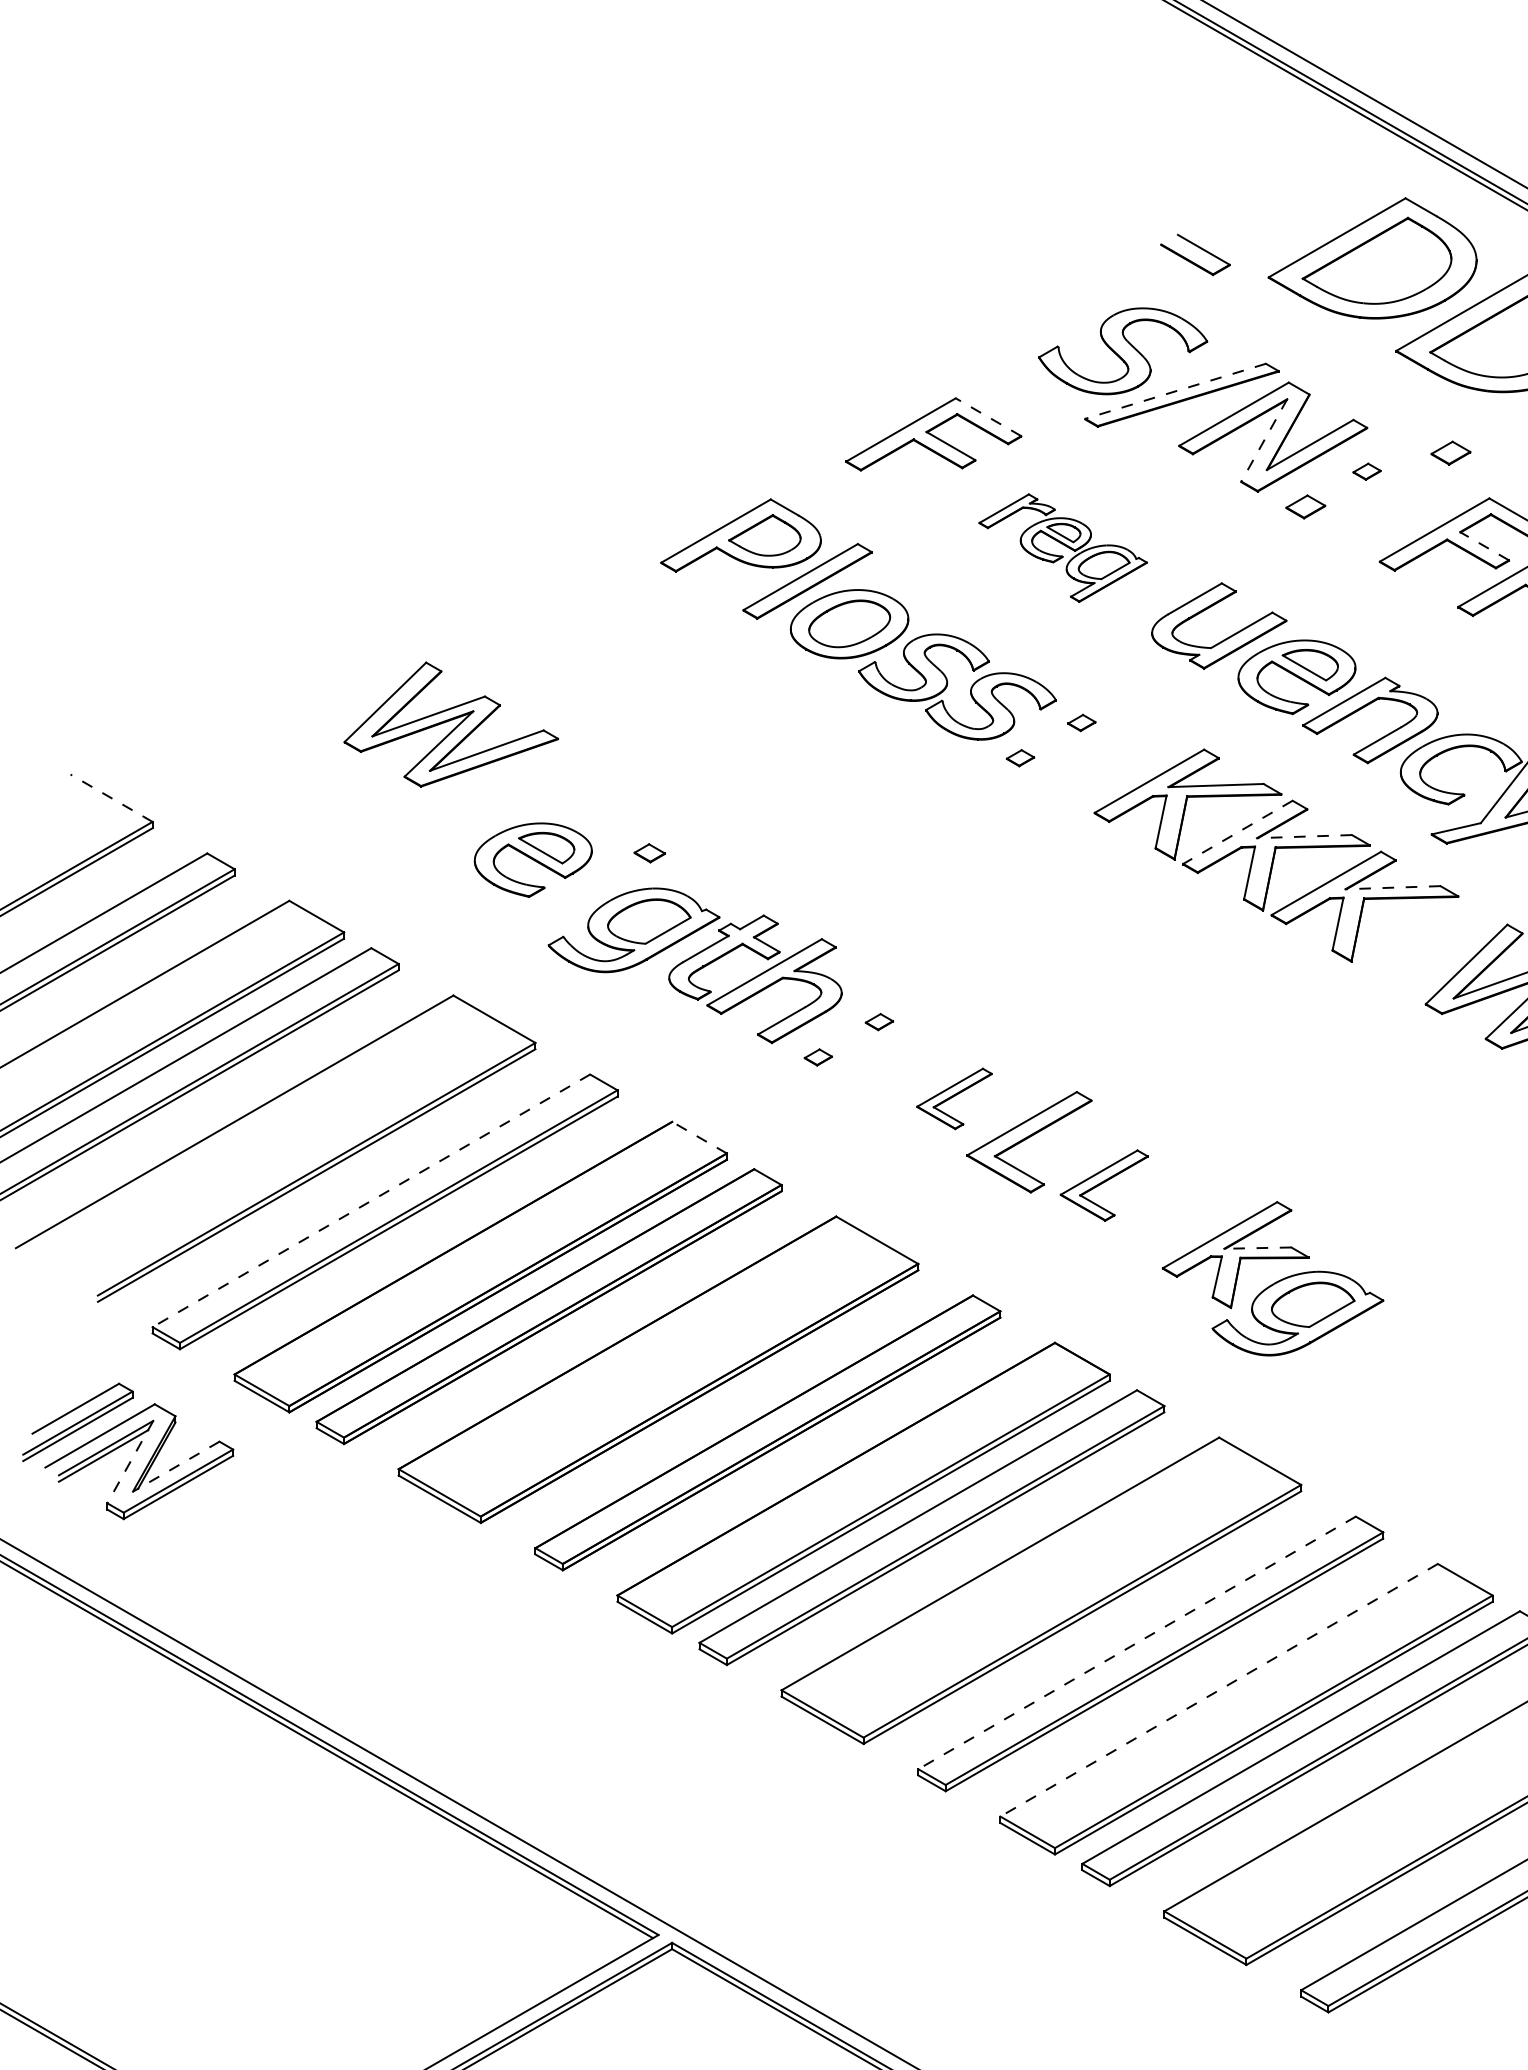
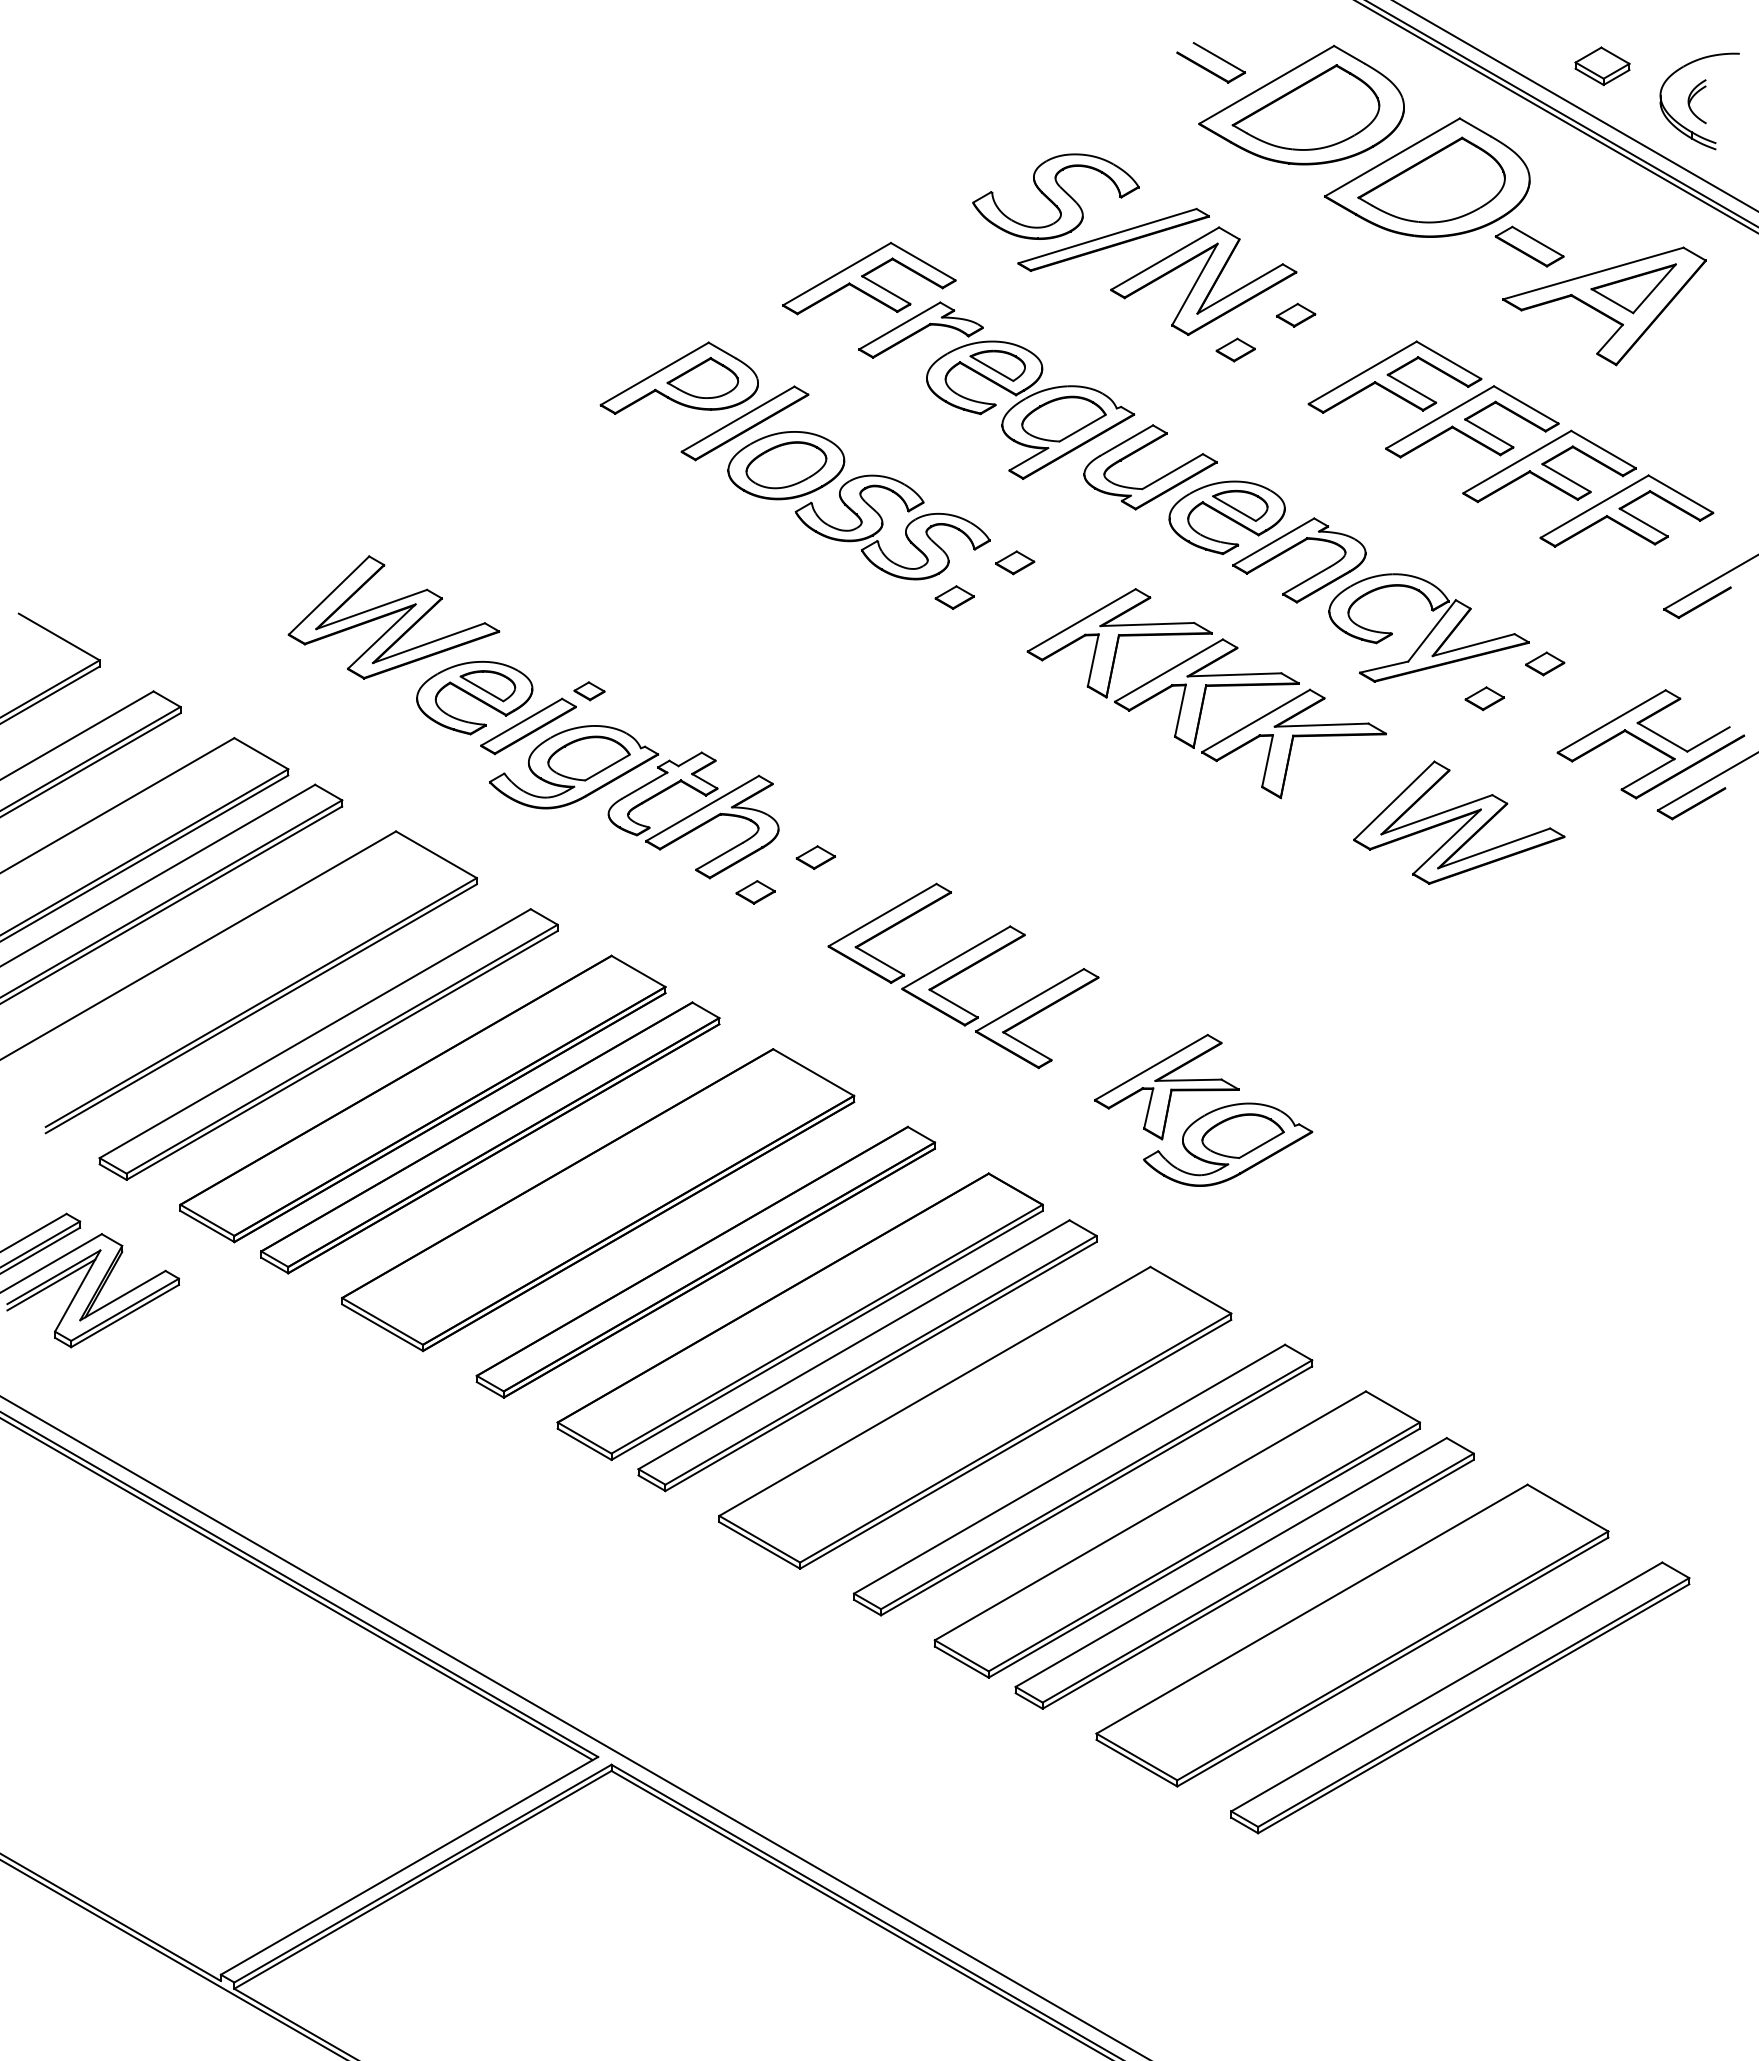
part: (1191, 260) -> (1207, 68), moved
line: (1175, 391) -> (1107, 236), dashed -> solid
line: (987, 417) -> (922, 261), dashed -> solid
line: (1263, 440) -> (1194, 284), dashed -> solid
part: (1450, 452) -> (1378, 296), removed
part: (1367, 471) -> (1296, 315), size x1.43
line: (1484, 545) -> (1411, 388), dashed -> solid
part: (1062, 548) -> (996, 390), size x1.67
part: (1082, 722) -> (1015, 562), size x1.43
part: (450, 724) -> (393, 617), moved
part: (1020, 758) -> (954, 597), size x1.43
line: (111, 798) -> (59, 637), dashed -> solid
line: (1237, 832) -> (1168, 670), dashed -> solid
line: (1304, 836) -> (1234, 674), dashed -> solid
line: (1392, 888) -> (1321, 725), dashed -> solid
part: (587, 889) -> (528, 726), added
part: (879, 1022) -> (815, 857), size x1.43
part: (818, 1057) -> (755, 892), size x1.43
part: (954, 1098) -> (889, 932), size x1.67
line: (699, 1137) -> (638, 971), dashed -> solid
part: (1104, 1185) -> (1037, 1018), size x1.43
line: (371, 1200) -> (315, 1033), dashed -> solid
line: (1257, 1248) -> (1188, 1080), dashed -> solid
line: (130, 1462) -> (77, 1291), dashed -> solid
line: (175, 1466) -> (122, 1295), dashed -> solid
line: (1136, 1643) -> (1069, 1469), dashed -> solid
line: (1219, 1689) -> (1150, 1515), dashed -> solid

